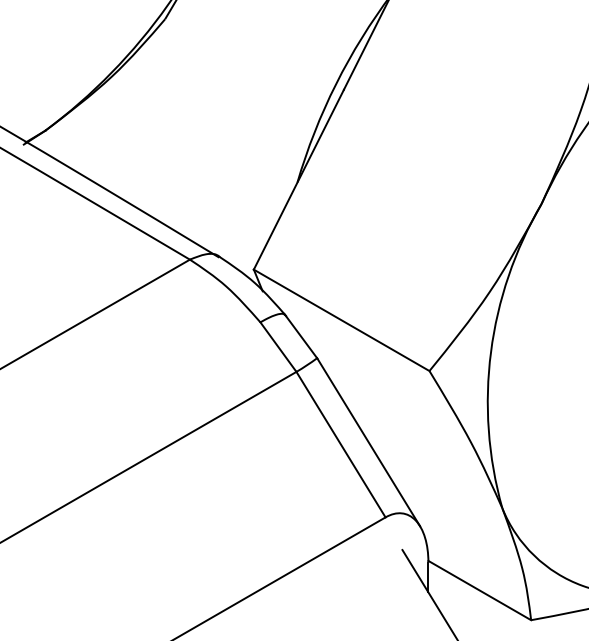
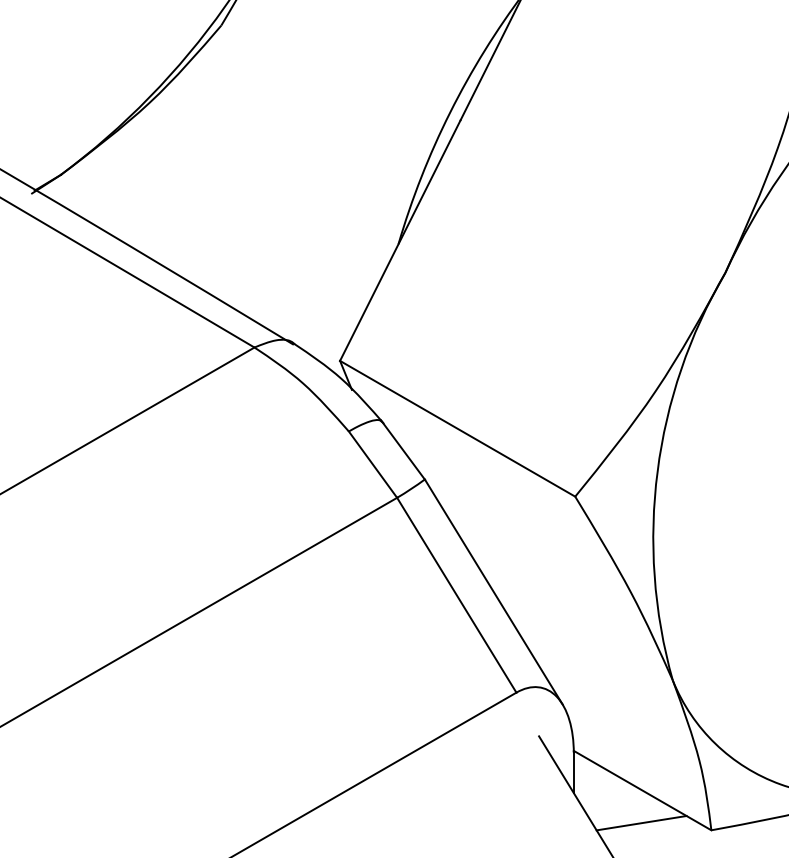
line: (478, 614) -> (640, 822), added

